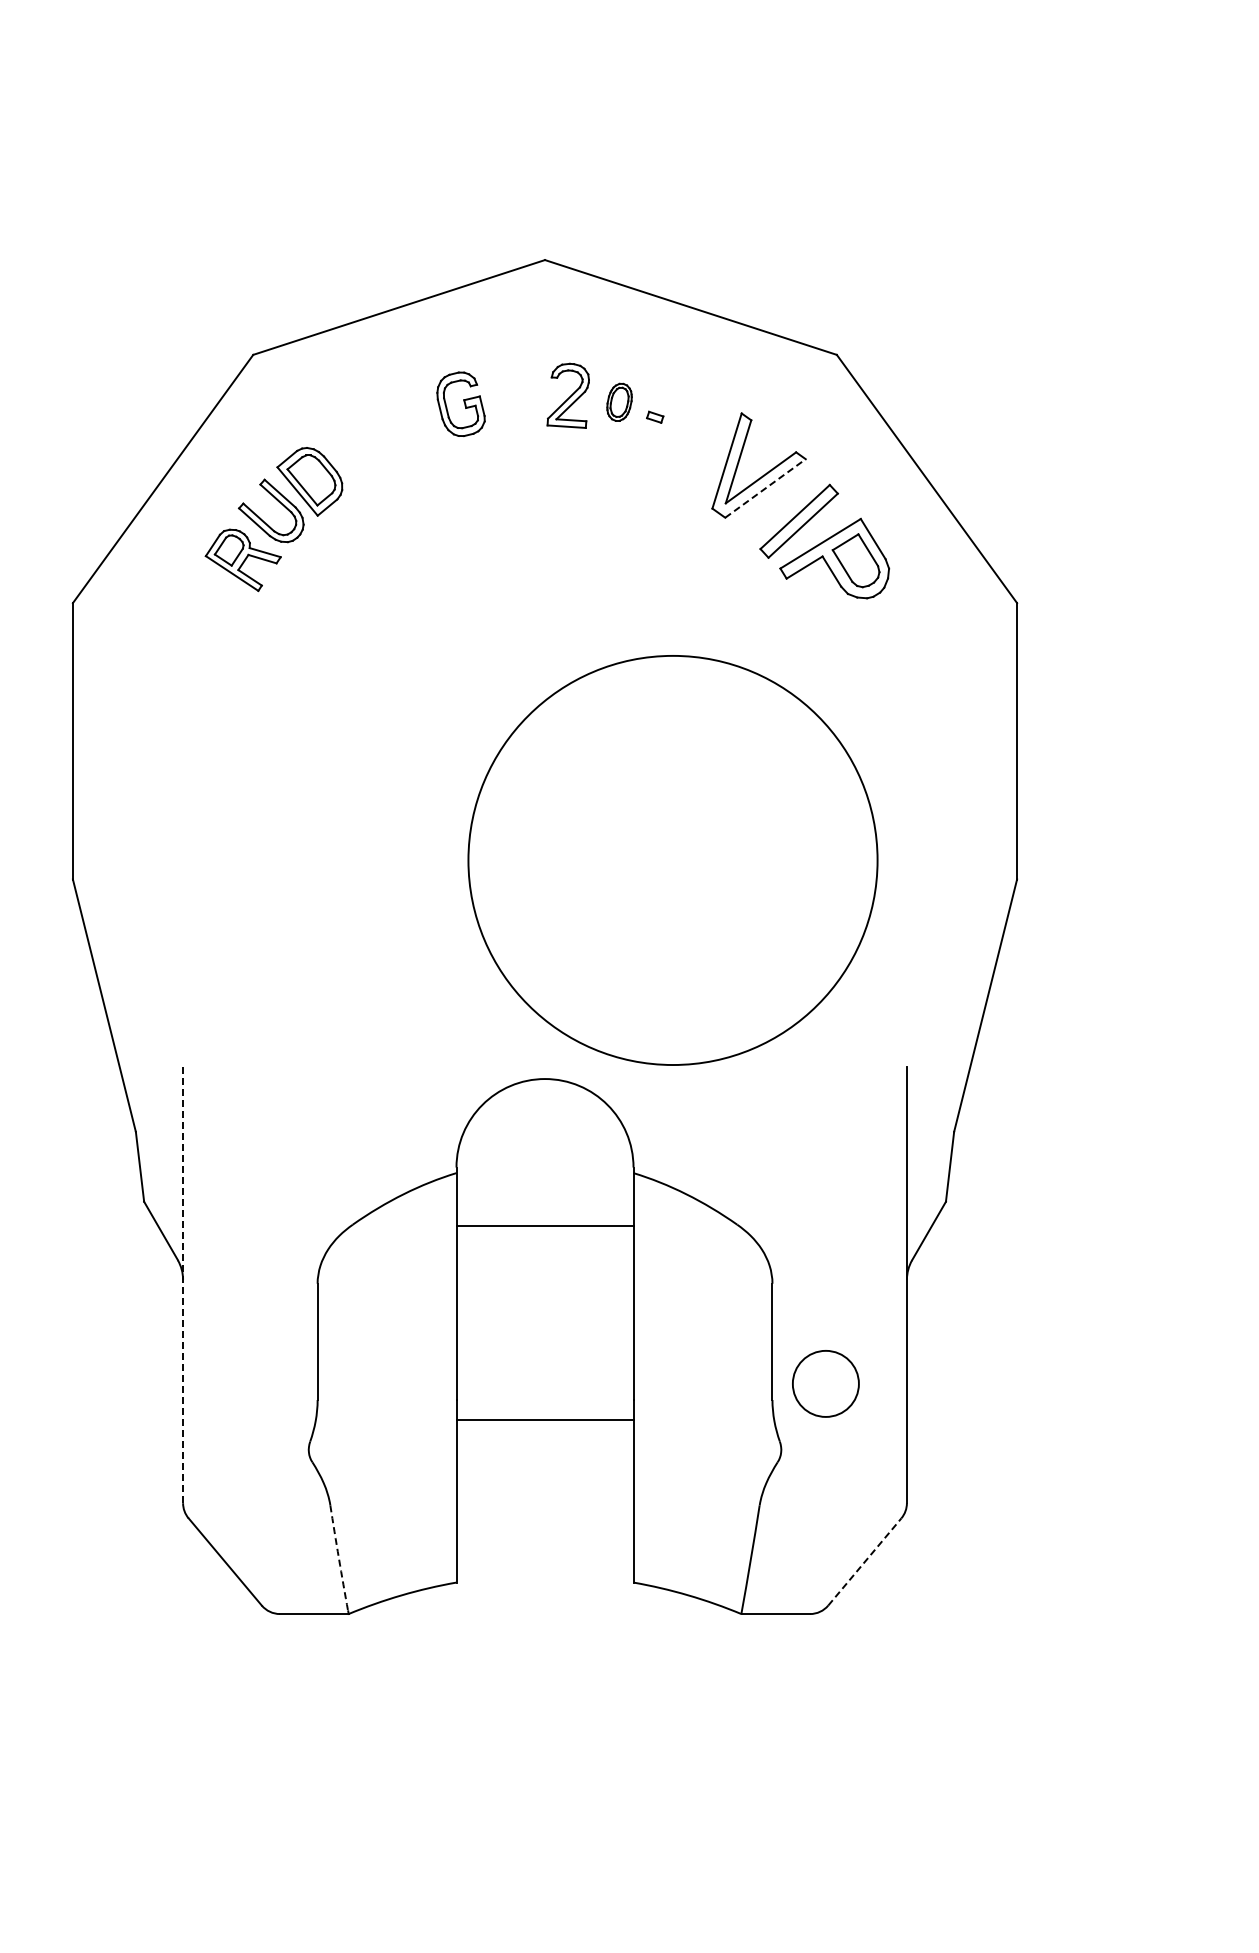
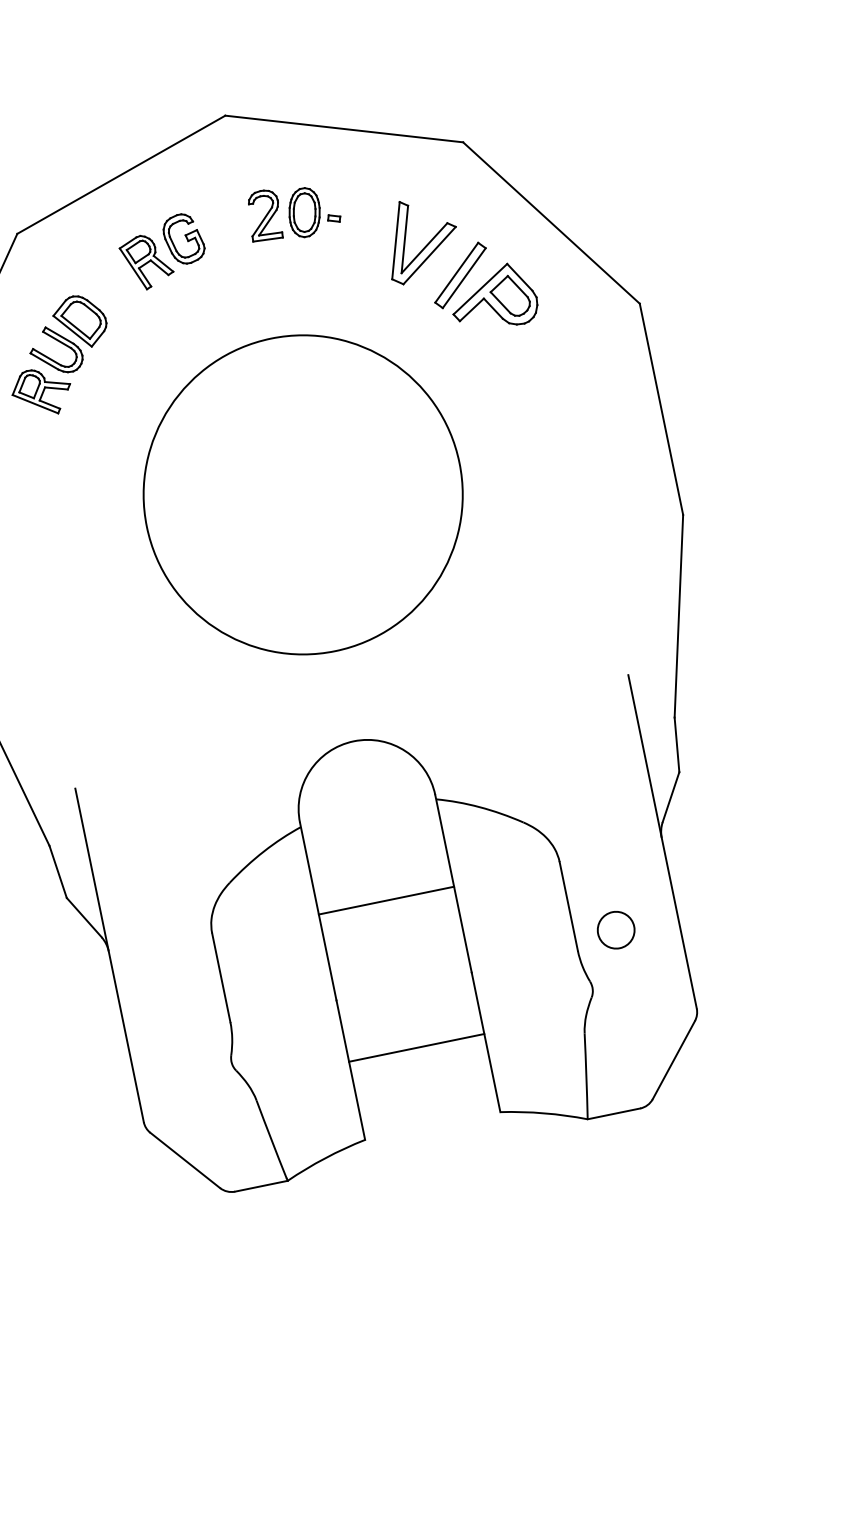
part: (619, 402) -> (304, 212), size x1.67
part: (408, 423) -> (146, 261), added
line: (765, 488) -> (429, 255), dashed -> solid
circle: (672, 860) -> (302, 495), moved
line: (544, 1225) -> (386, 900), moved
line: (183, 1284) -> (109, 955), dashed -> solid
circle: (825, 1383) -> (615, 929), size x0.71
line: (544, 1420) -> (416, 1048), moved
arc: (338, 1558) -> (271, 1140), dashed -> solid
line: (864, 1561) -> (673, 1059), dashed -> solid

